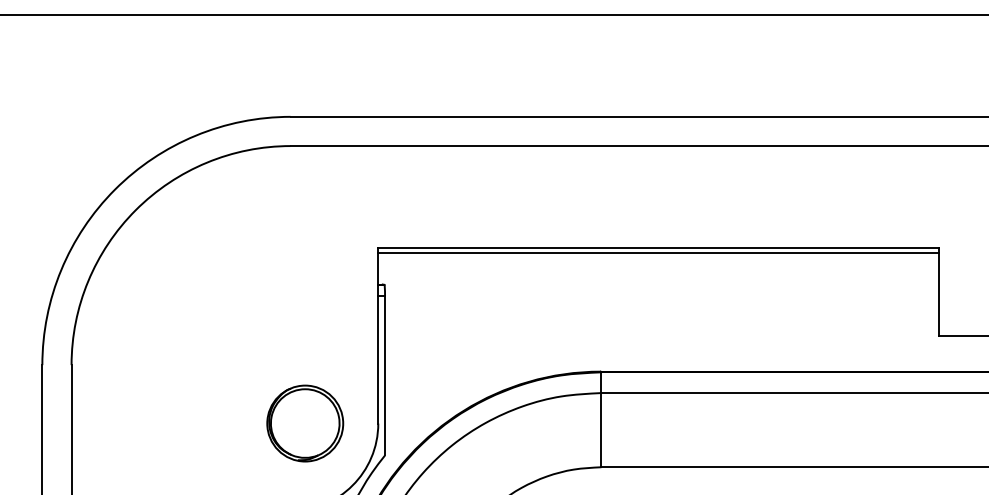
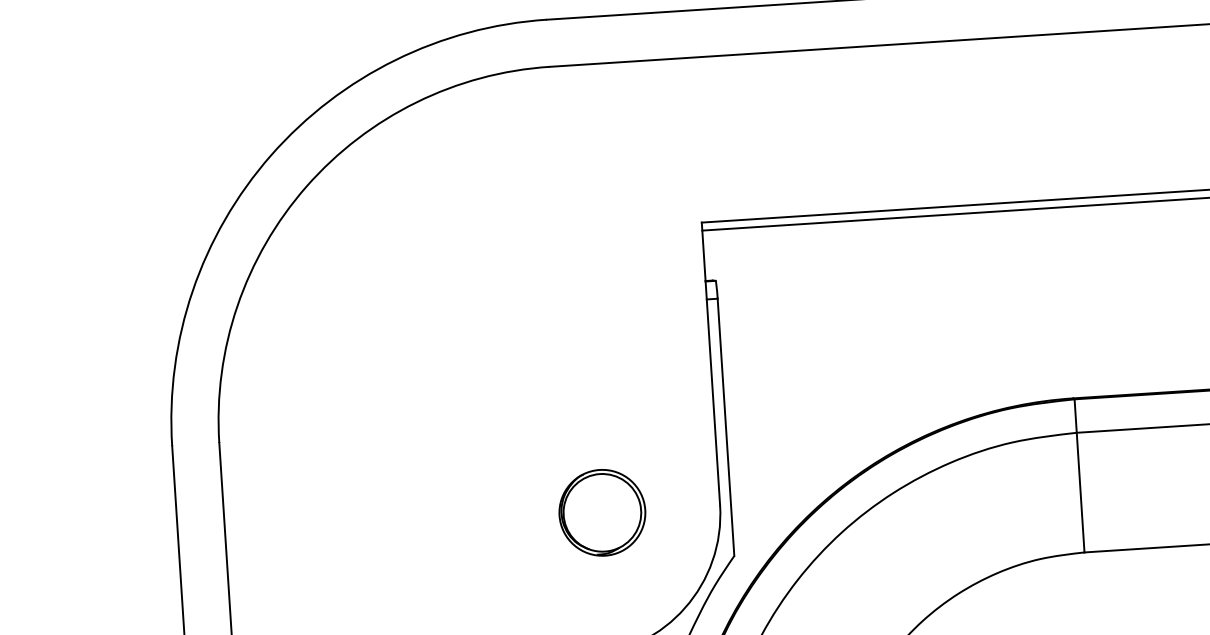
part: (305, 423) -> (602, 512), size x0.7

